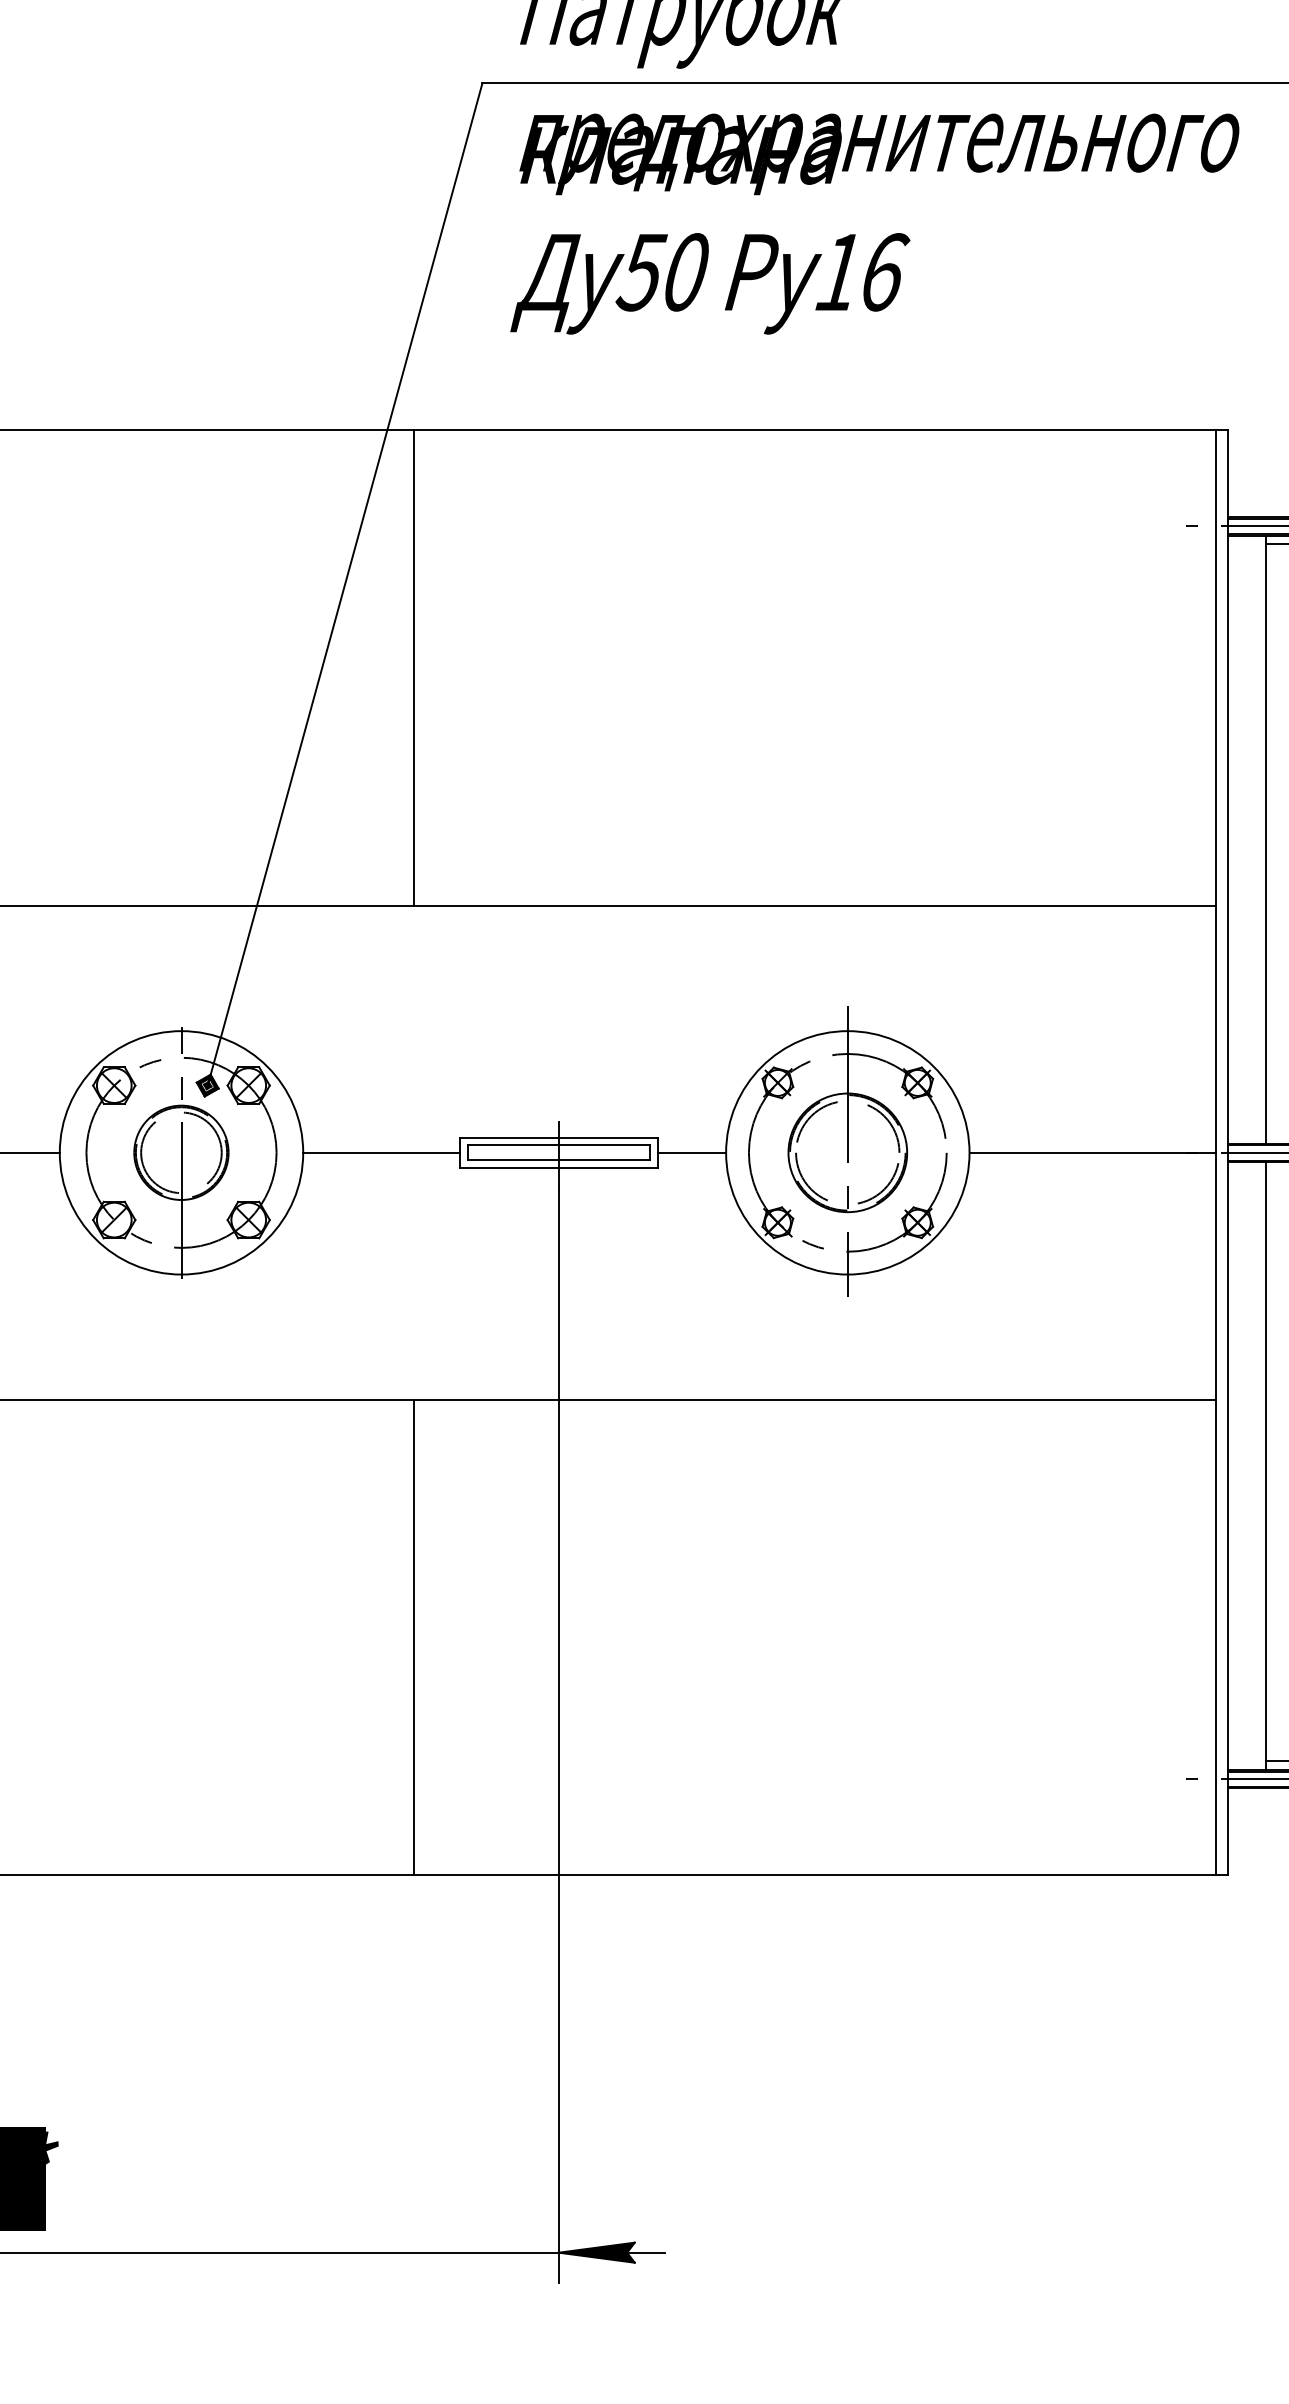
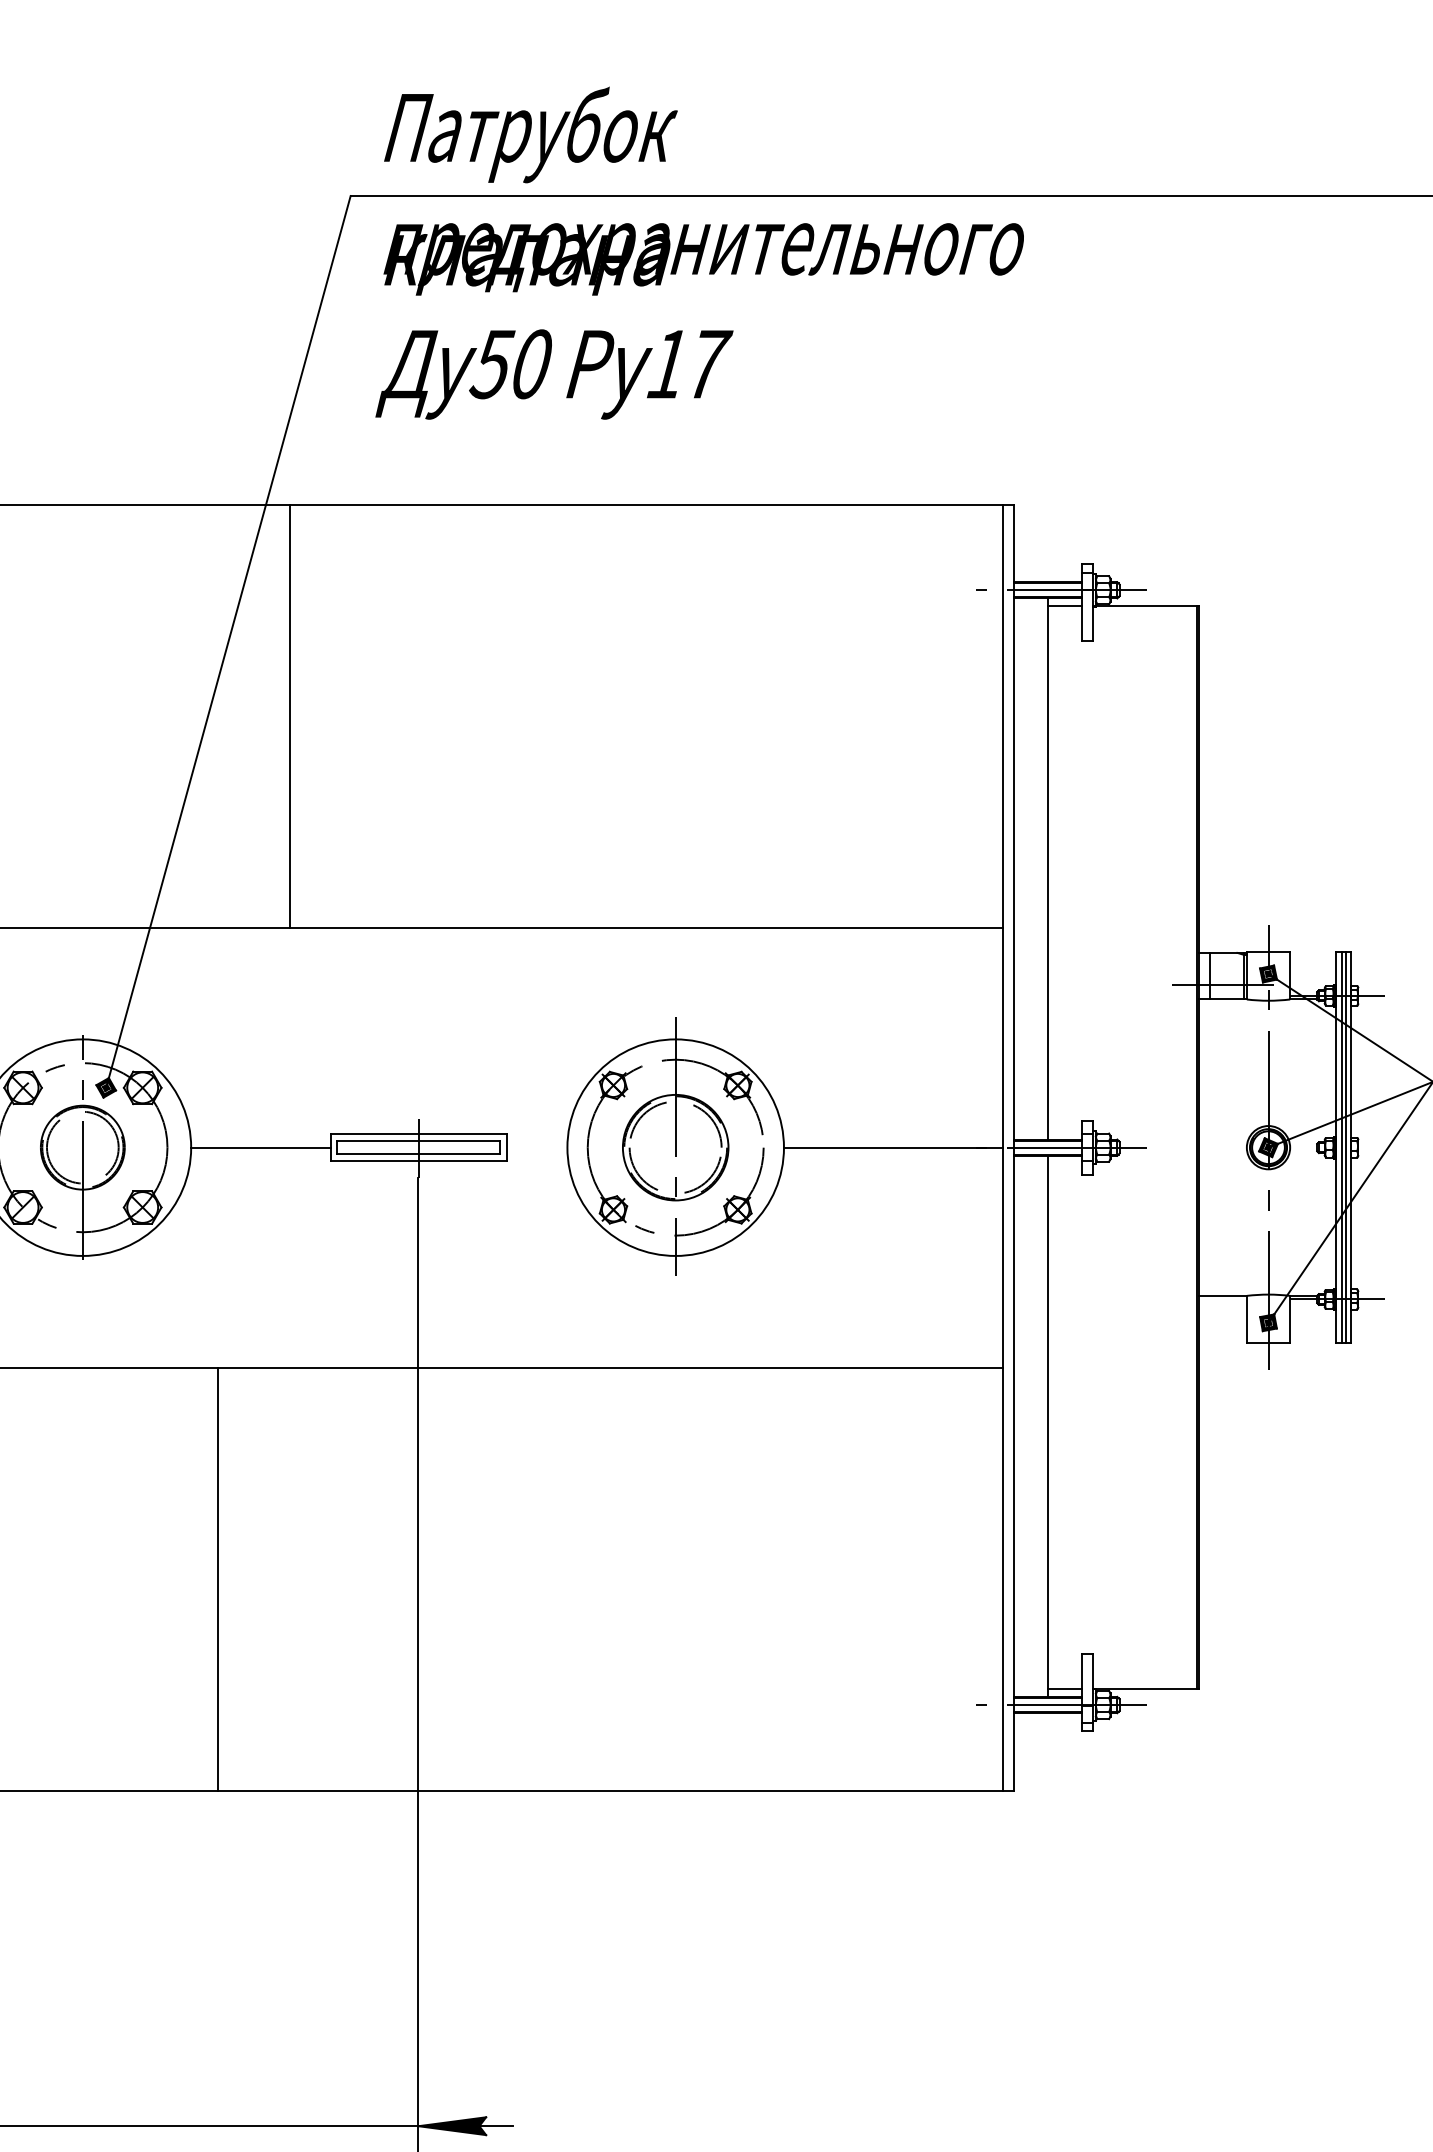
text: (888, 272) -> (711, 364), 16 -> 17
line: (691, 1152) -> (536, 1147), removed
line: (413, 1637) -> (217, 1578), moved

